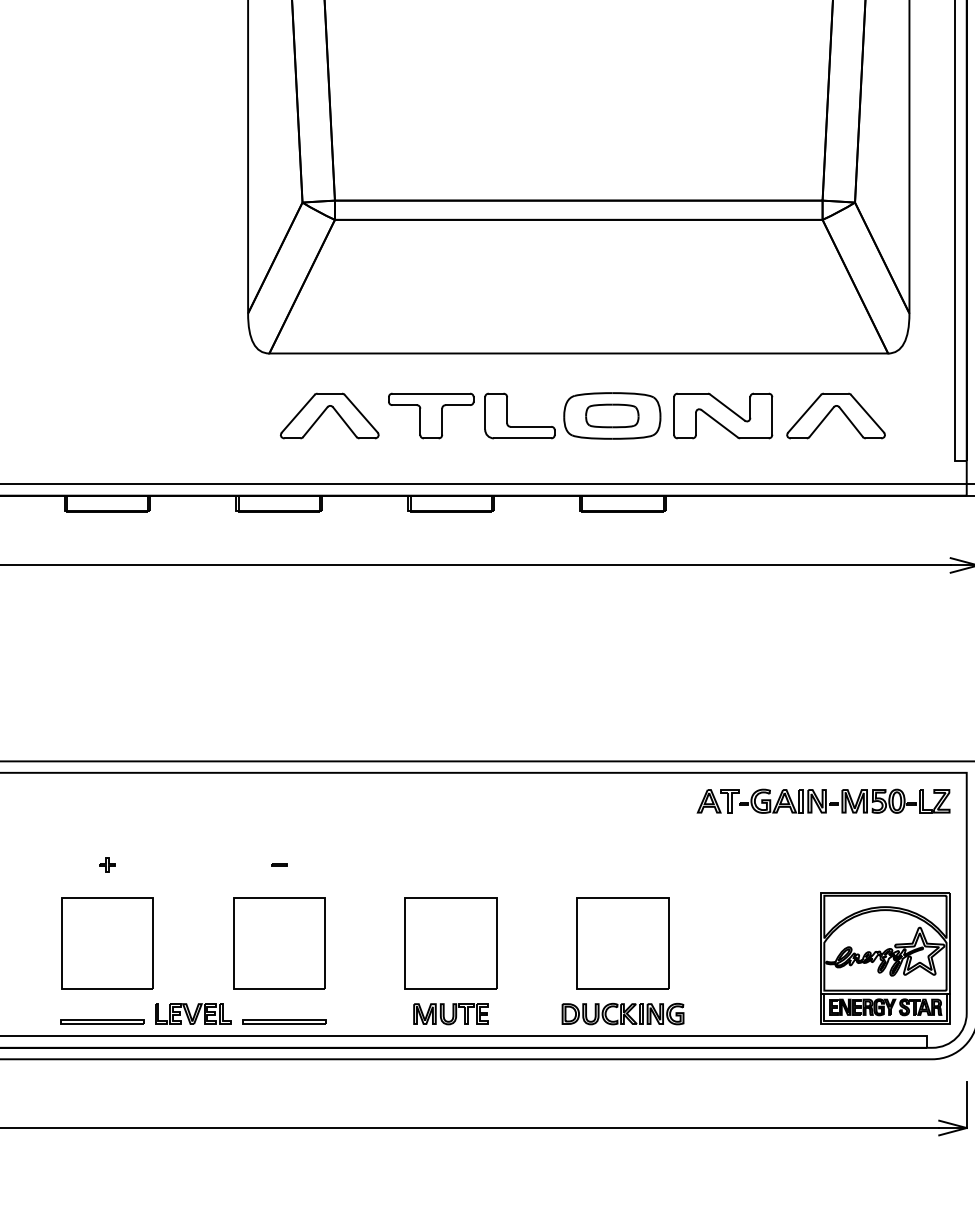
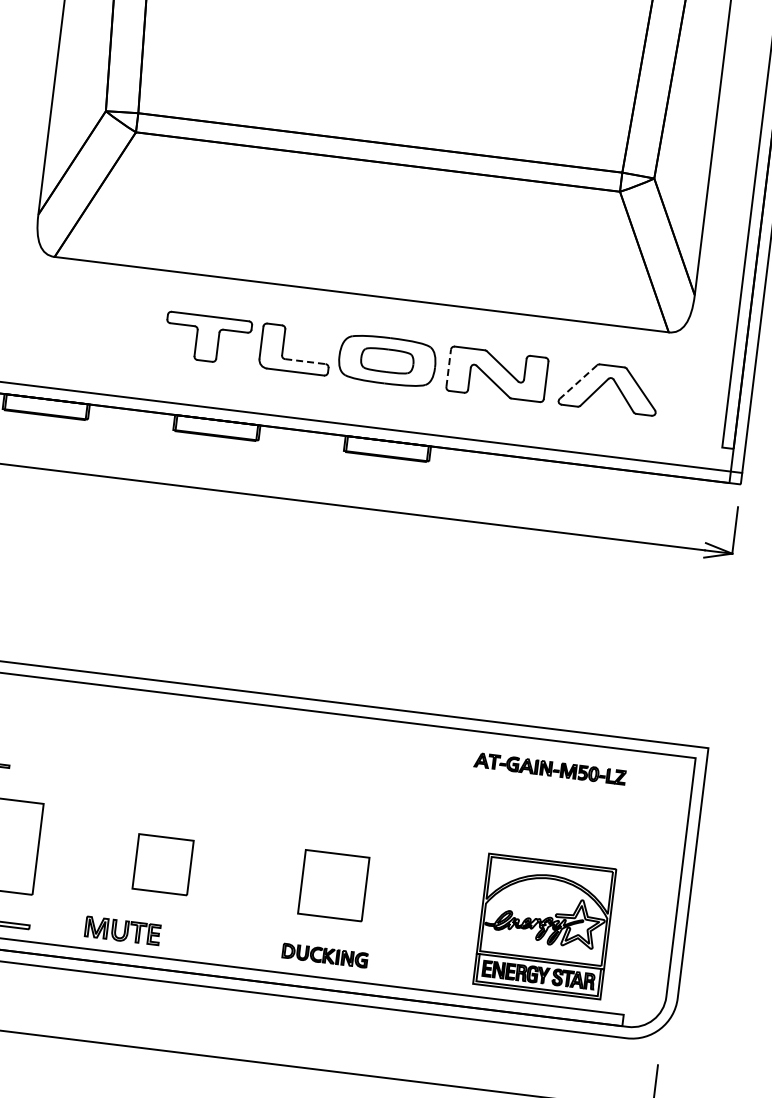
line: (804, 413) -> (578, 381), solid -> dashed
part: (329, 415) -> (106, 325), removed
line: (674, 415) -> (449, 367), solid -> dashed
line: (531, 426) -> (305, 361), solid -> dashed
part: (823, 800) -> (550, 768), size x0.6
part: (450, 943) -> (162, 864), size x0.6
part: (622, 943) -> (333, 885), size x0.7
part: (885, 958) -> (544, 926), moved
part: (622, 1013) -> (324, 955), size x0.7
part: (450, 1014) -> (122, 931), moved

